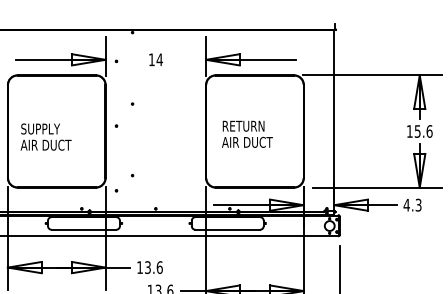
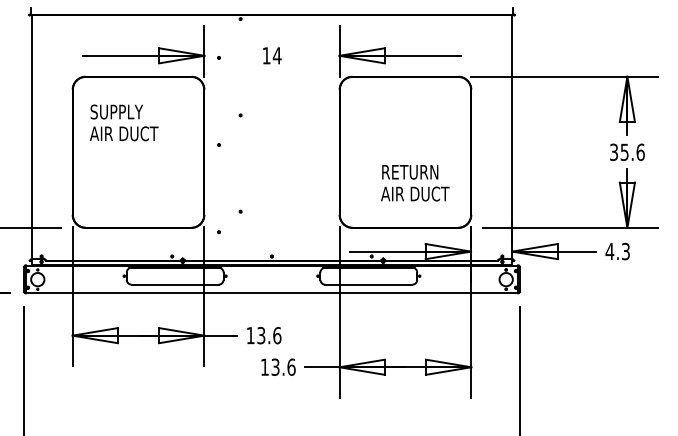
text: (409, 131) -> (613, 152), 15.6 -> 35.6
text: (247, 134) -> (415, 183), moved
text: (46, 136) -> (124, 122), moved

